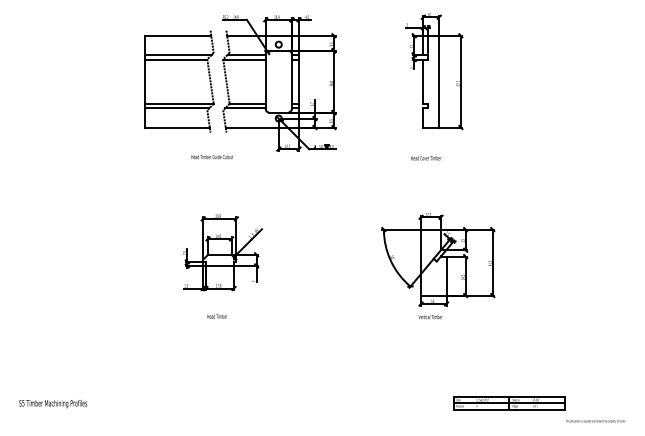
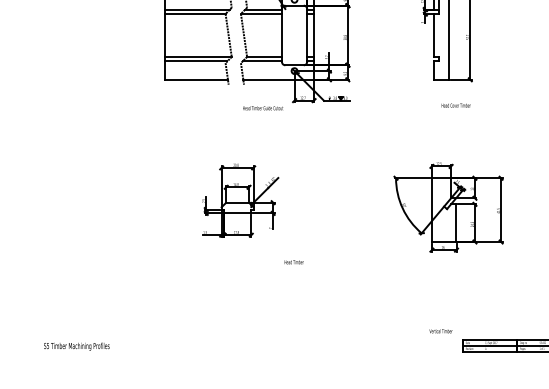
text: (211, 157) -> (262, 108), moved
text: (426, 158) -> (456, 105), moved
text: (217, 316) -> (294, 262), moved
text: (430, 317) -> (441, 331), moved

